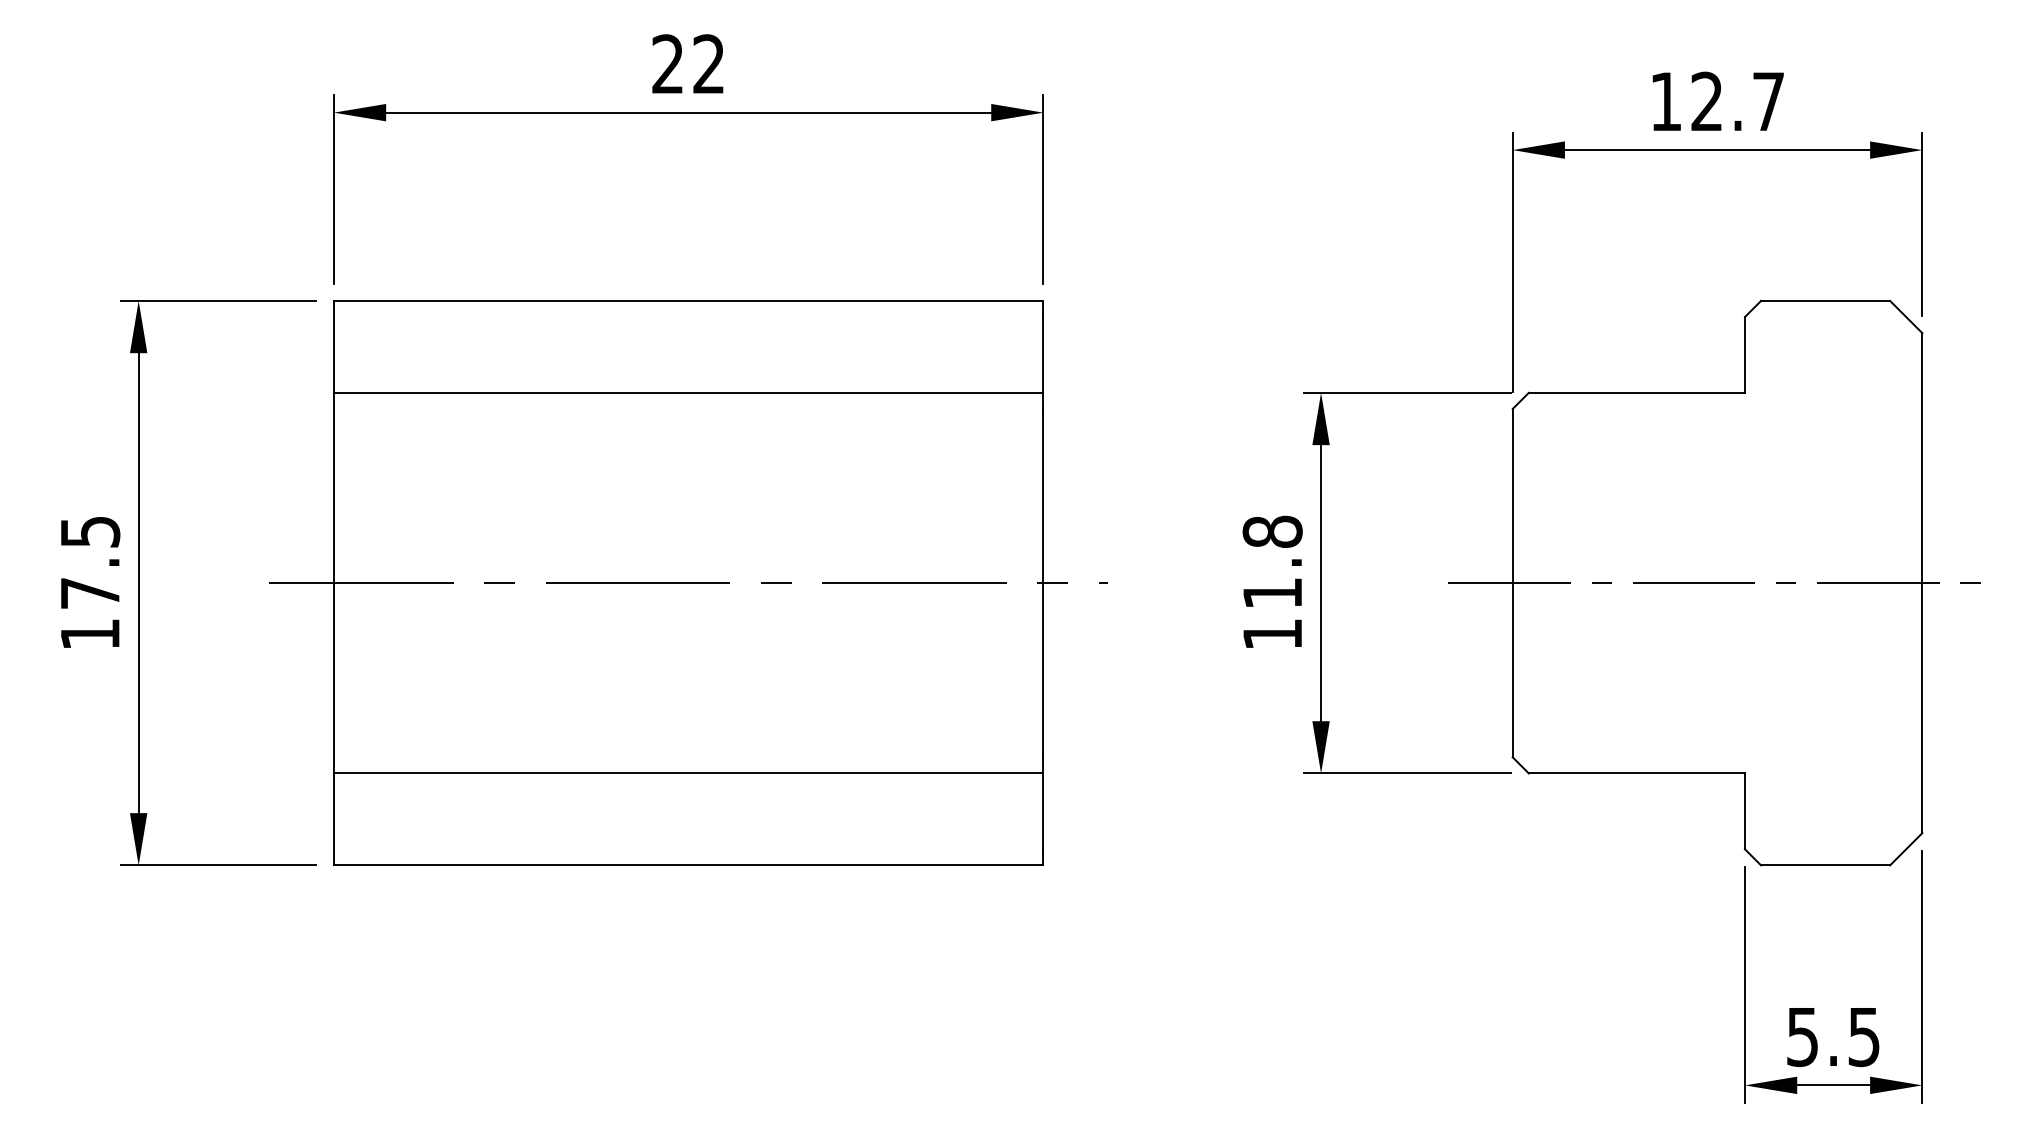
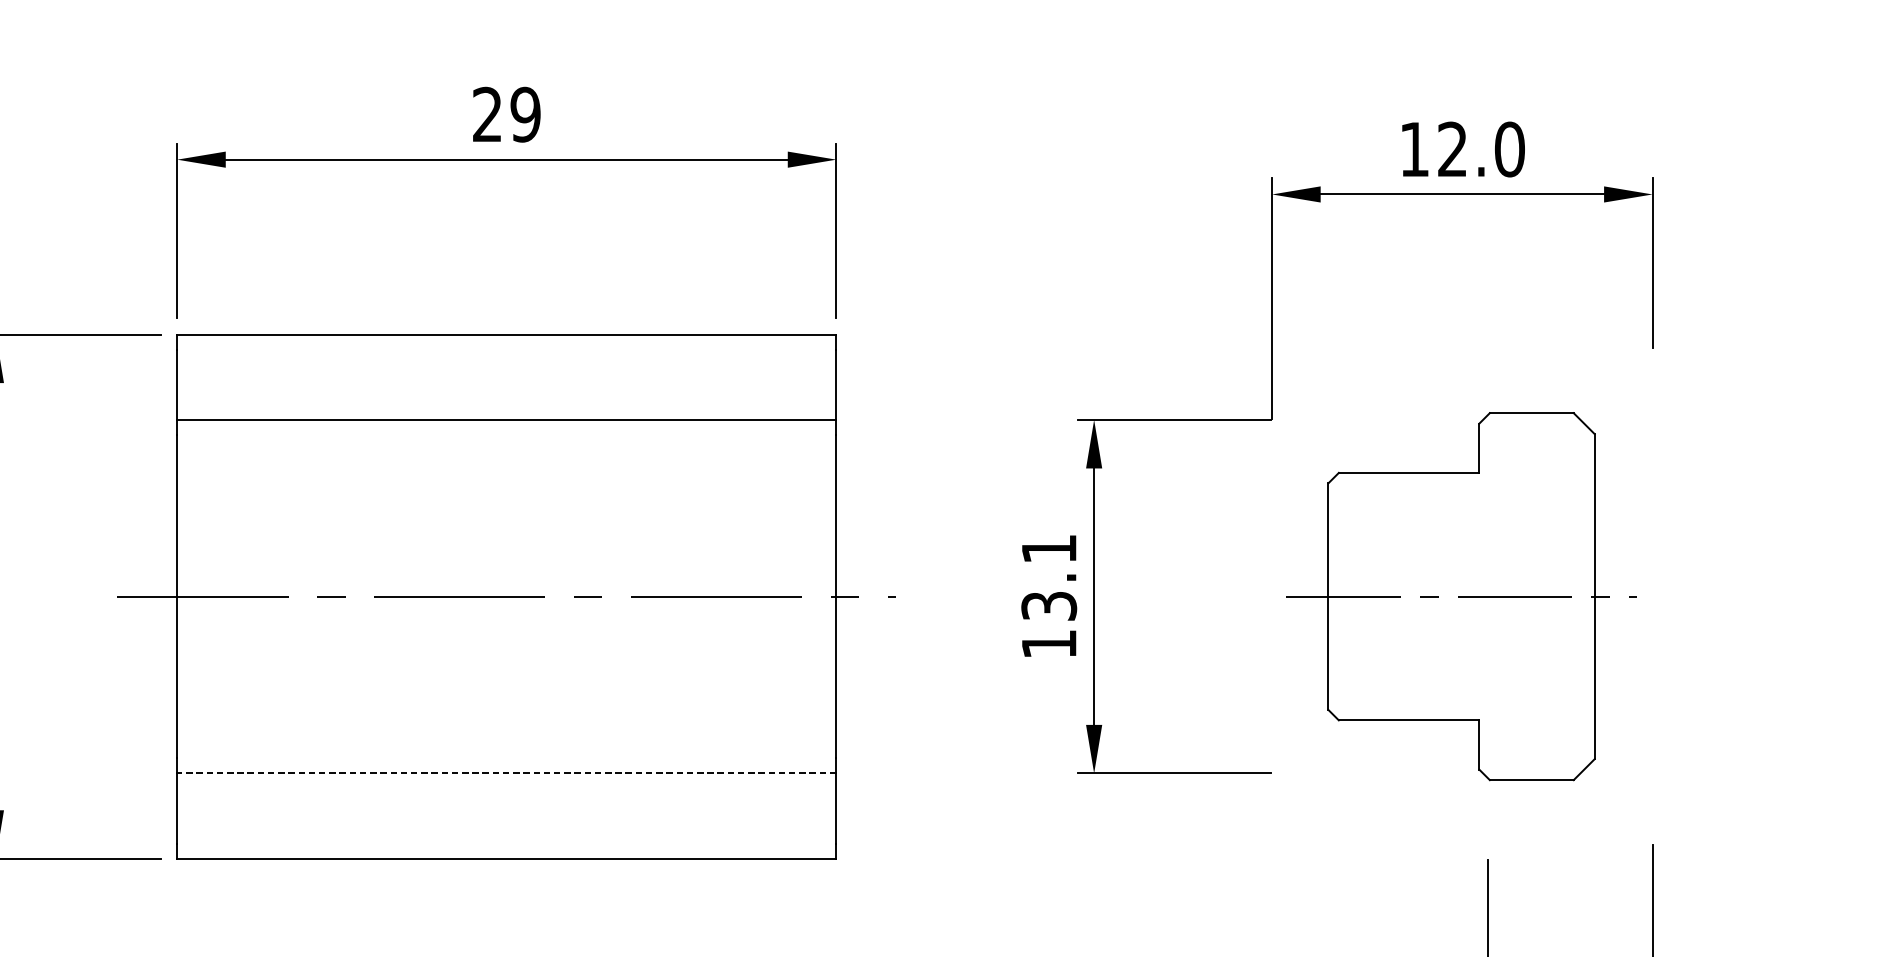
text: (708, 64) -> (525, 114), 22 -> 29
text: (1768, 101) -> (1509, 149), 12.7 -> 12.0
text: (1272, 561) -> (1049, 576), 11.8 -> 13.1
part: (1714, 582) -> (1459, 596), size x0.7
line: (688, 773) -> (506, 773), solid -> dashed

